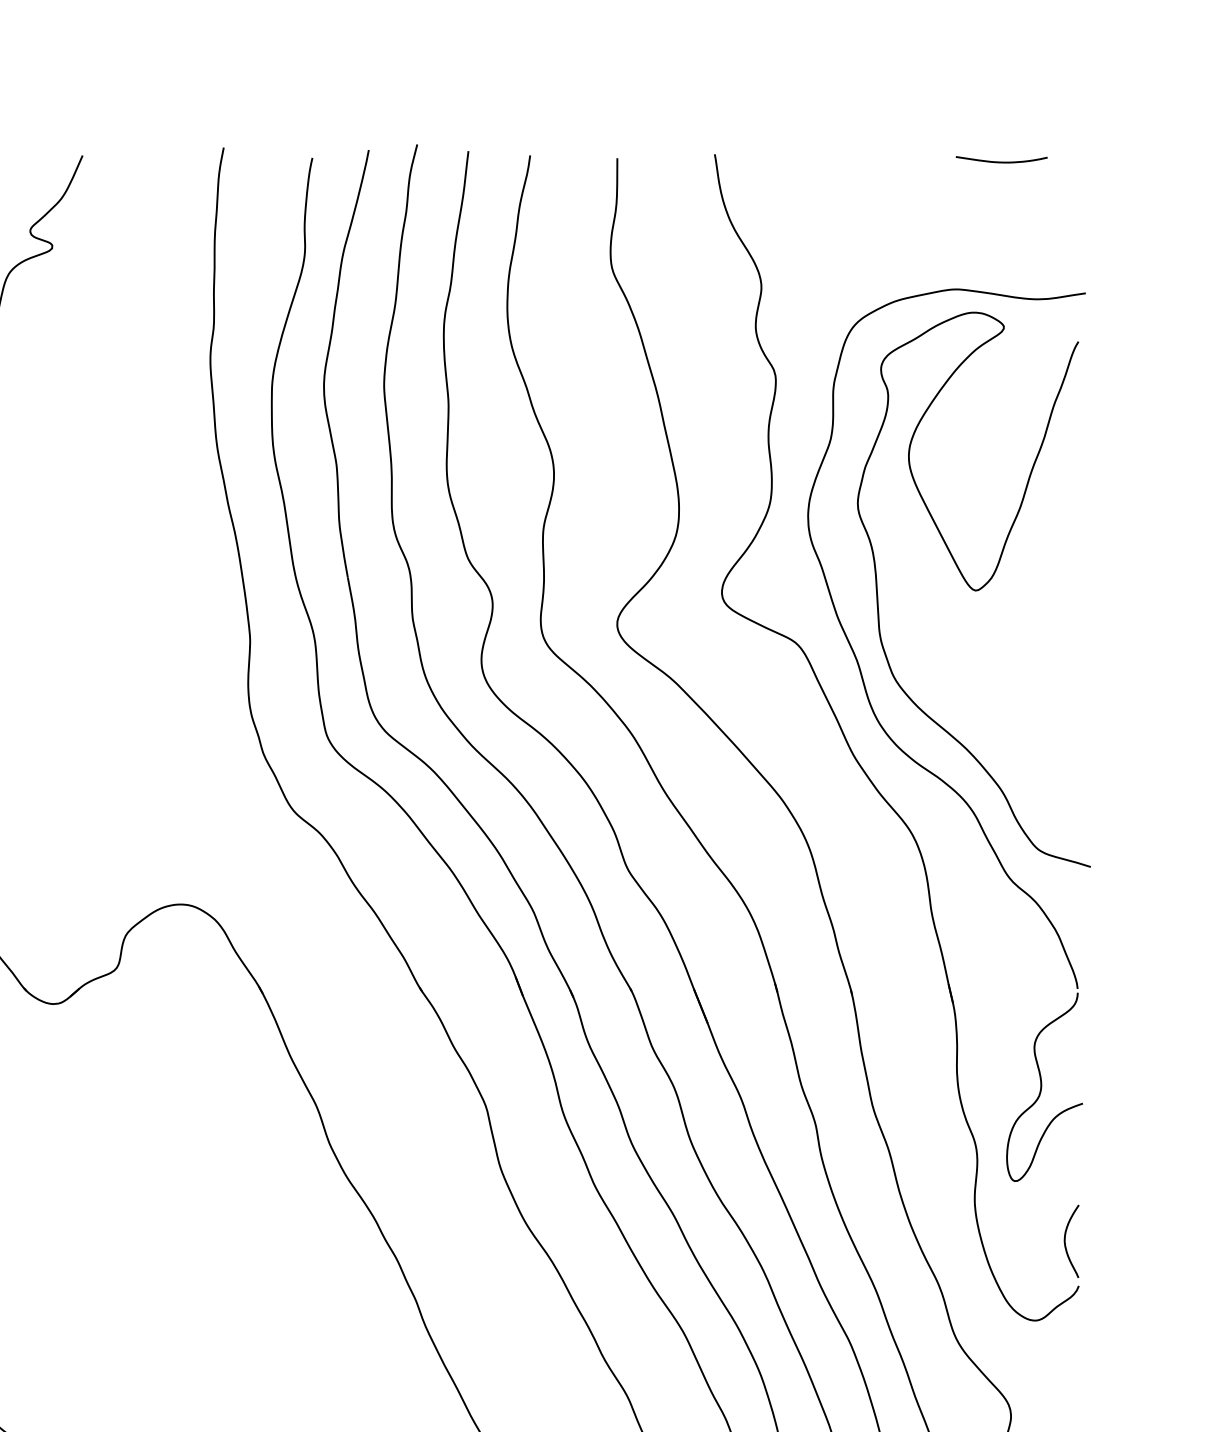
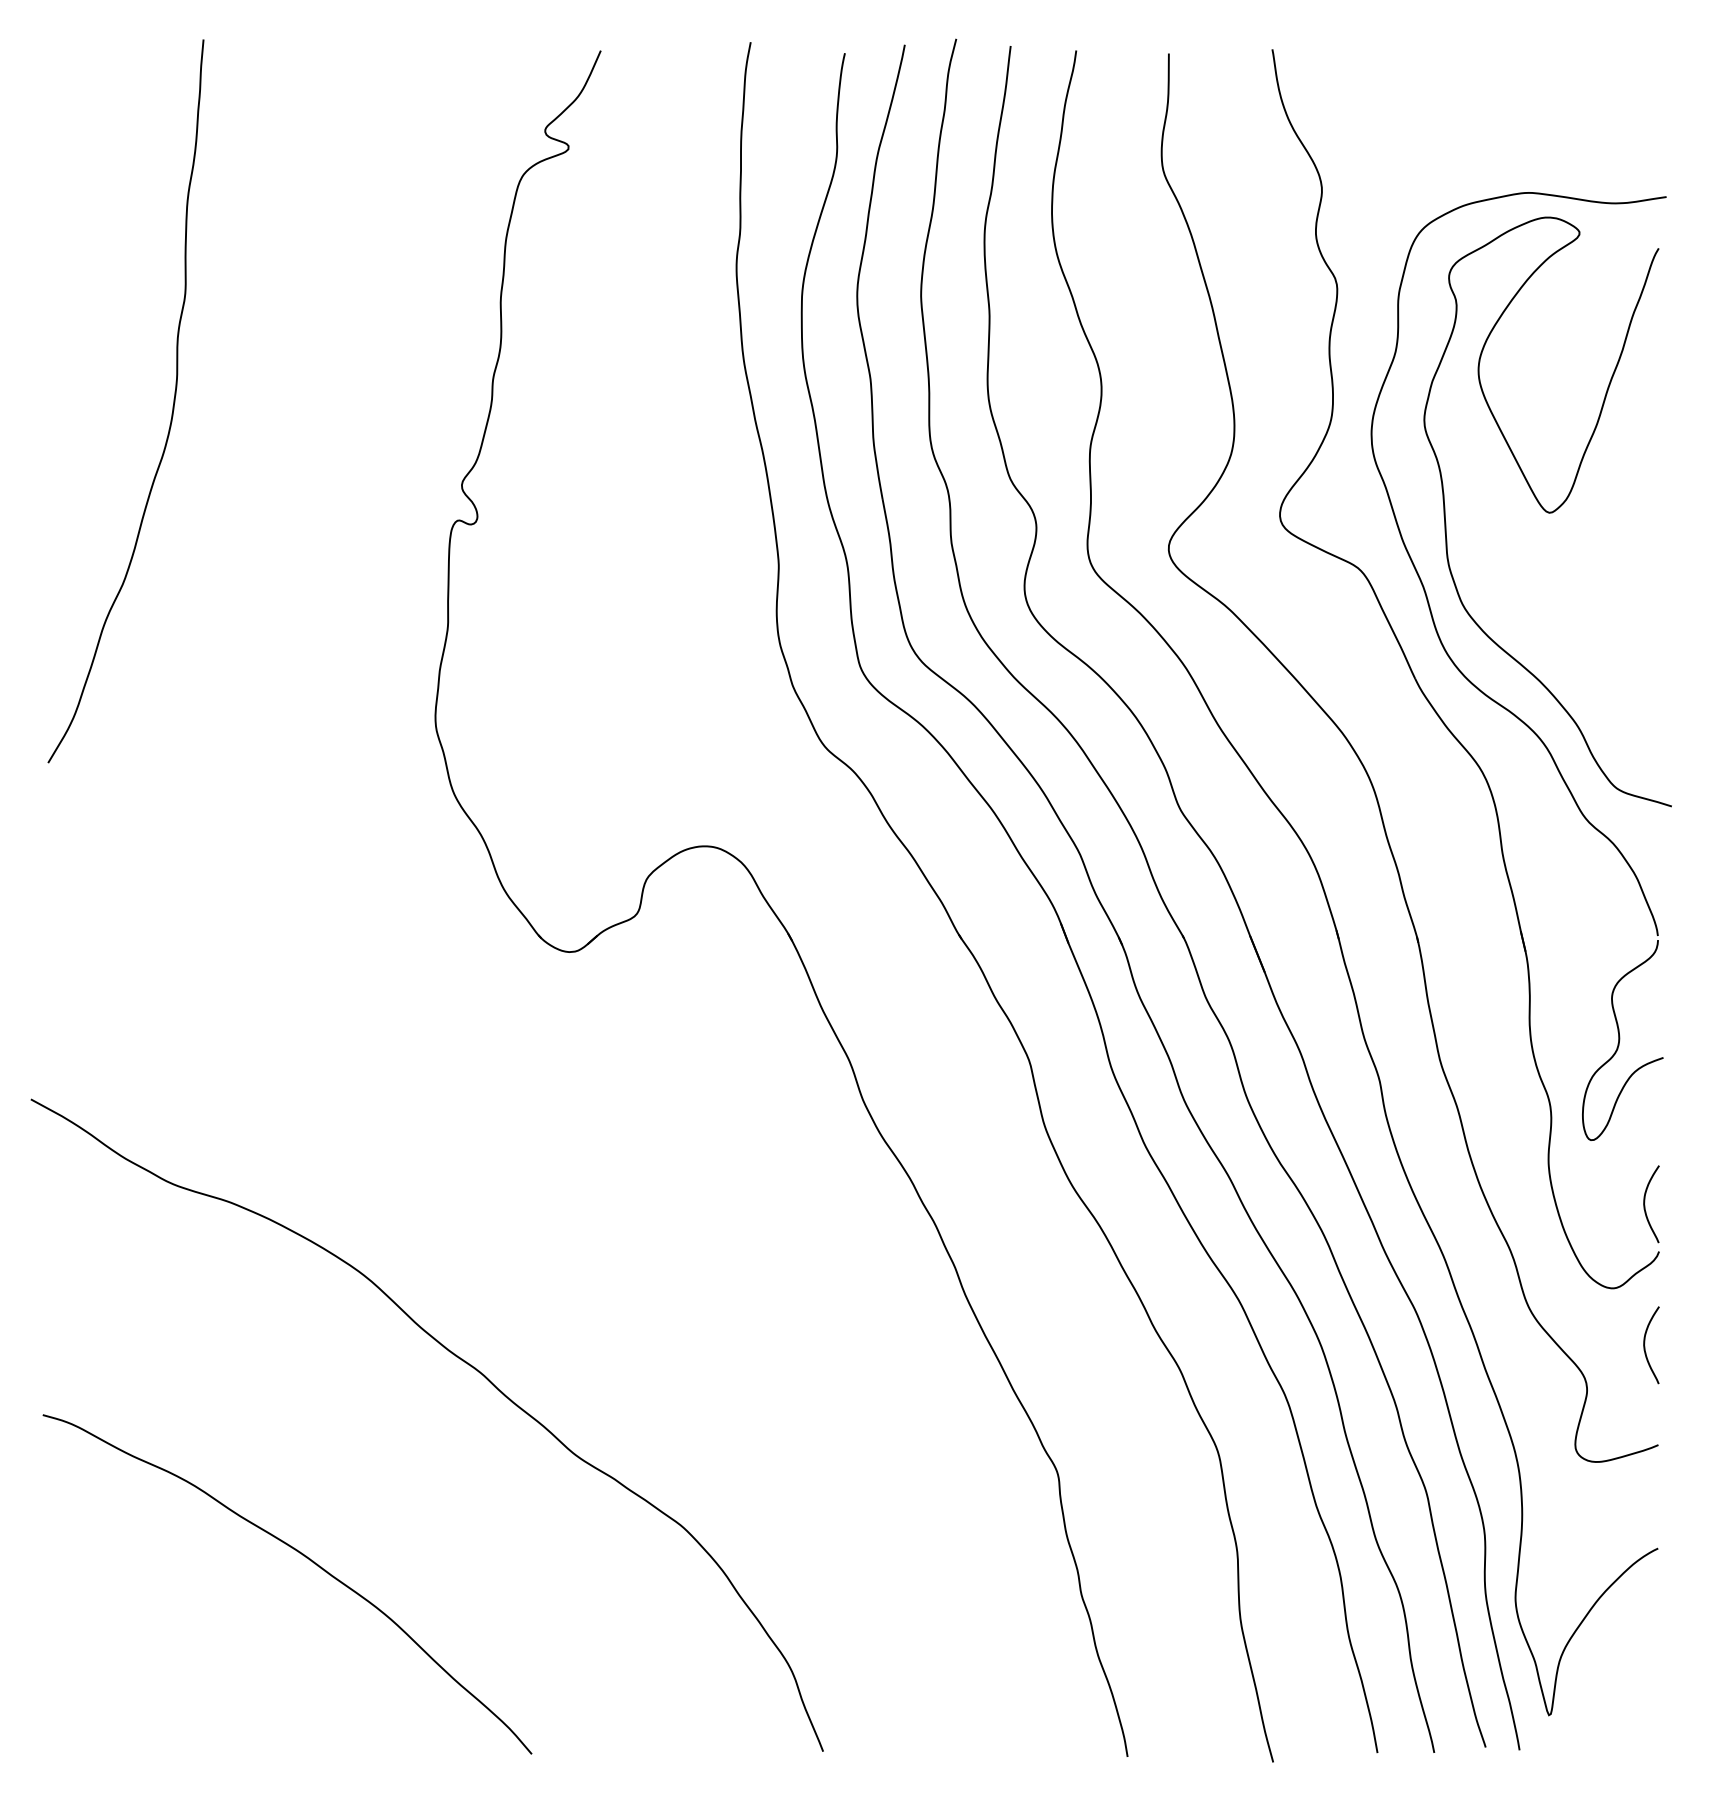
curve: (1001, 161) -> (1576, 57), removed
curve: (1066, 1375) -> (1645, 1346), added

